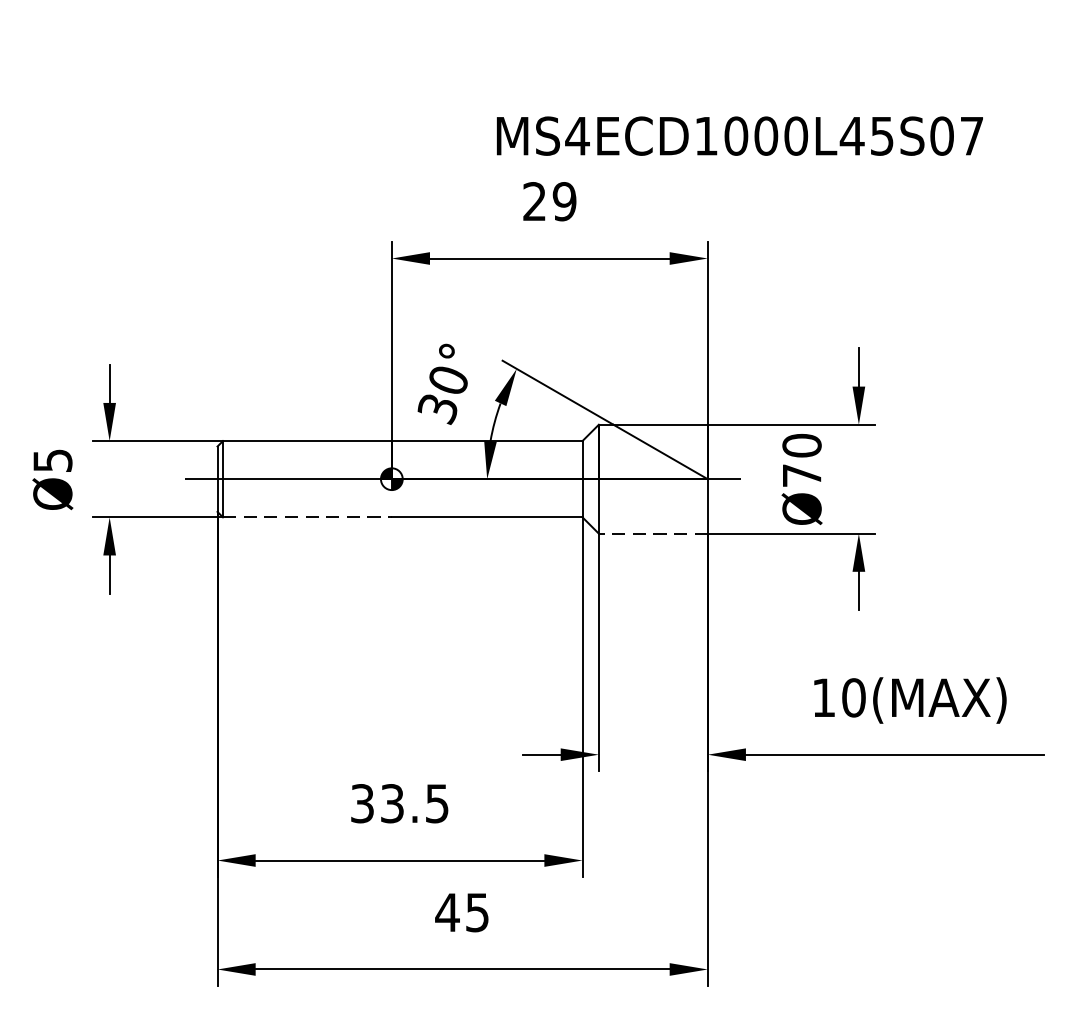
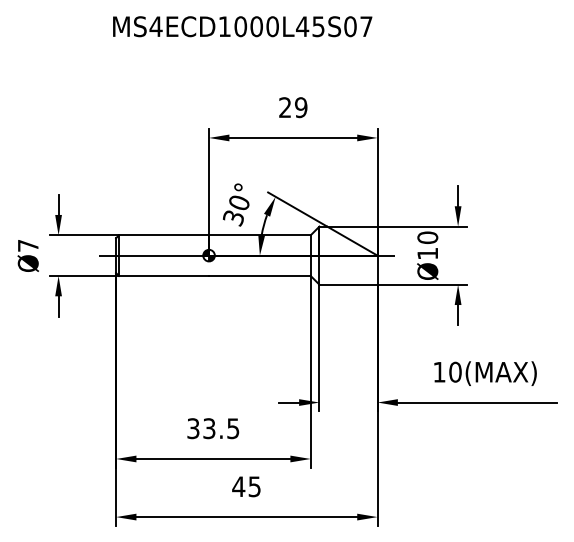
text: (739, 135) -> (242, 26), moved
text: (53, 460) -> (28, 245), Ø5 -> Ø7
text: (801, 475) -> (427, 253), Ø70 -> Ø10
line: (308, 516) -> (164, 275), dashed -> solid
line: (653, 533) -> (348, 284), dashed -> solid

